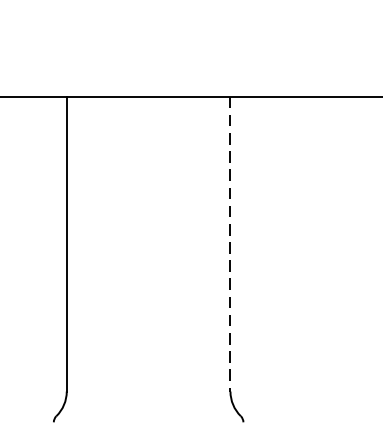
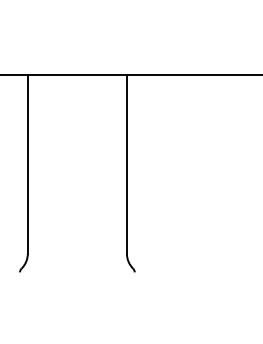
line: (229, 245) -> (126, 165), dashed -> solid

